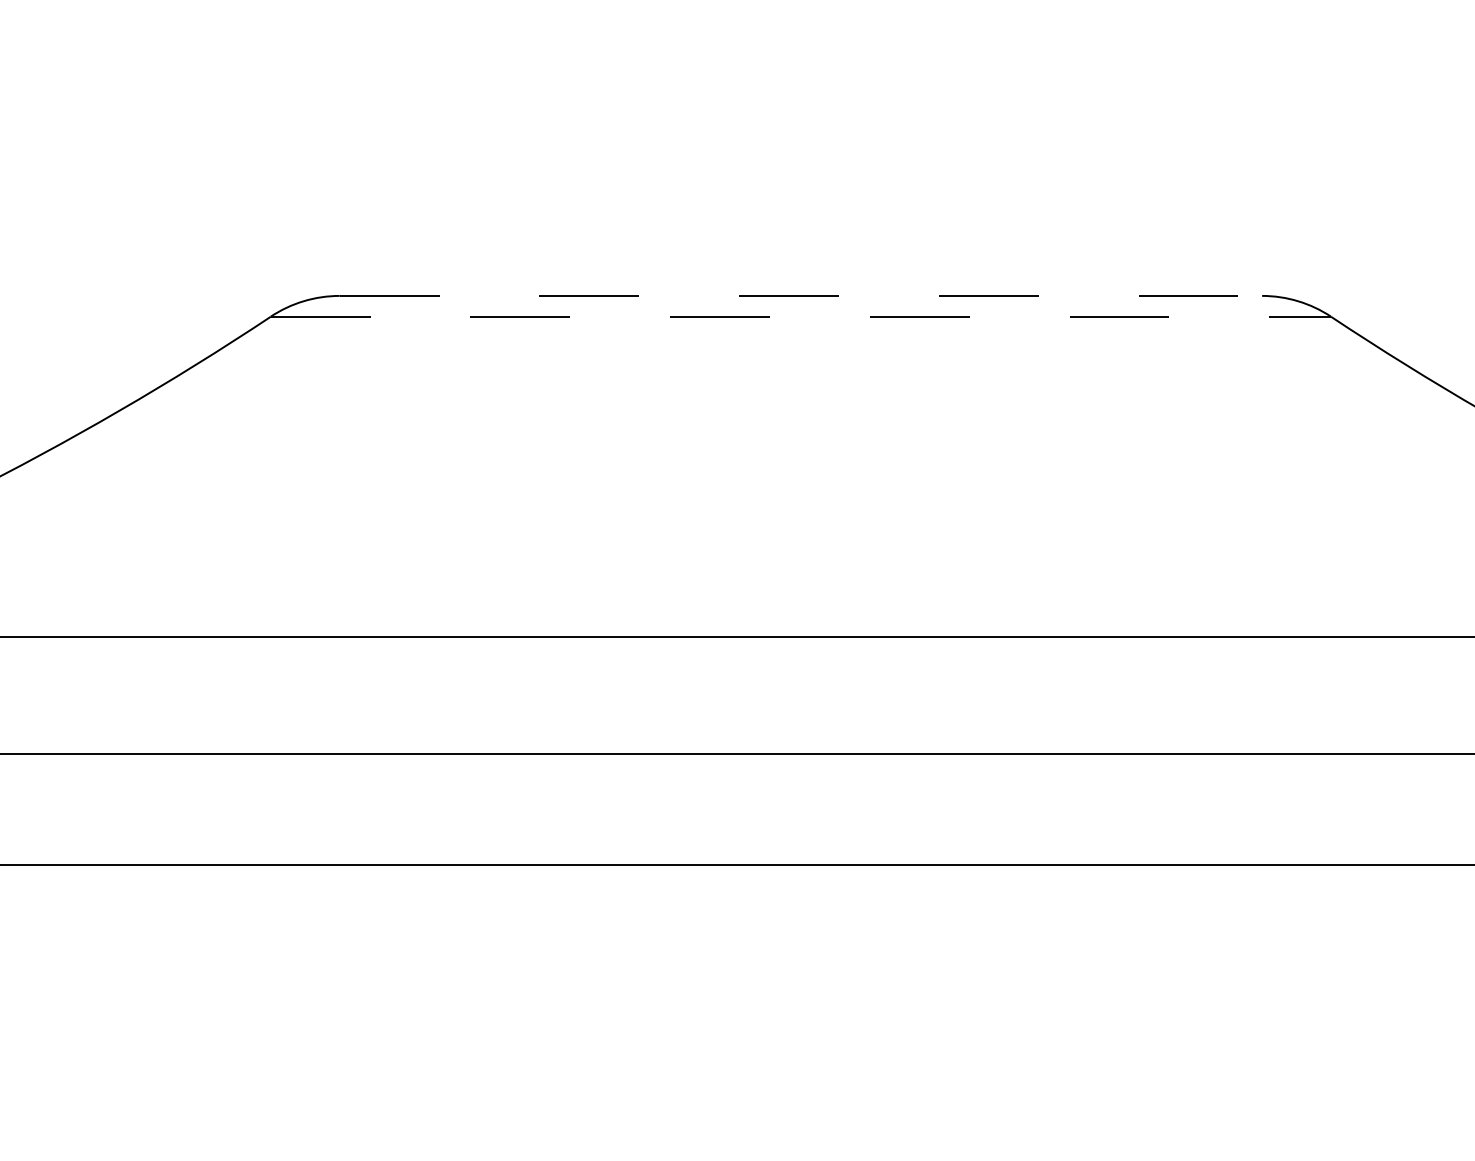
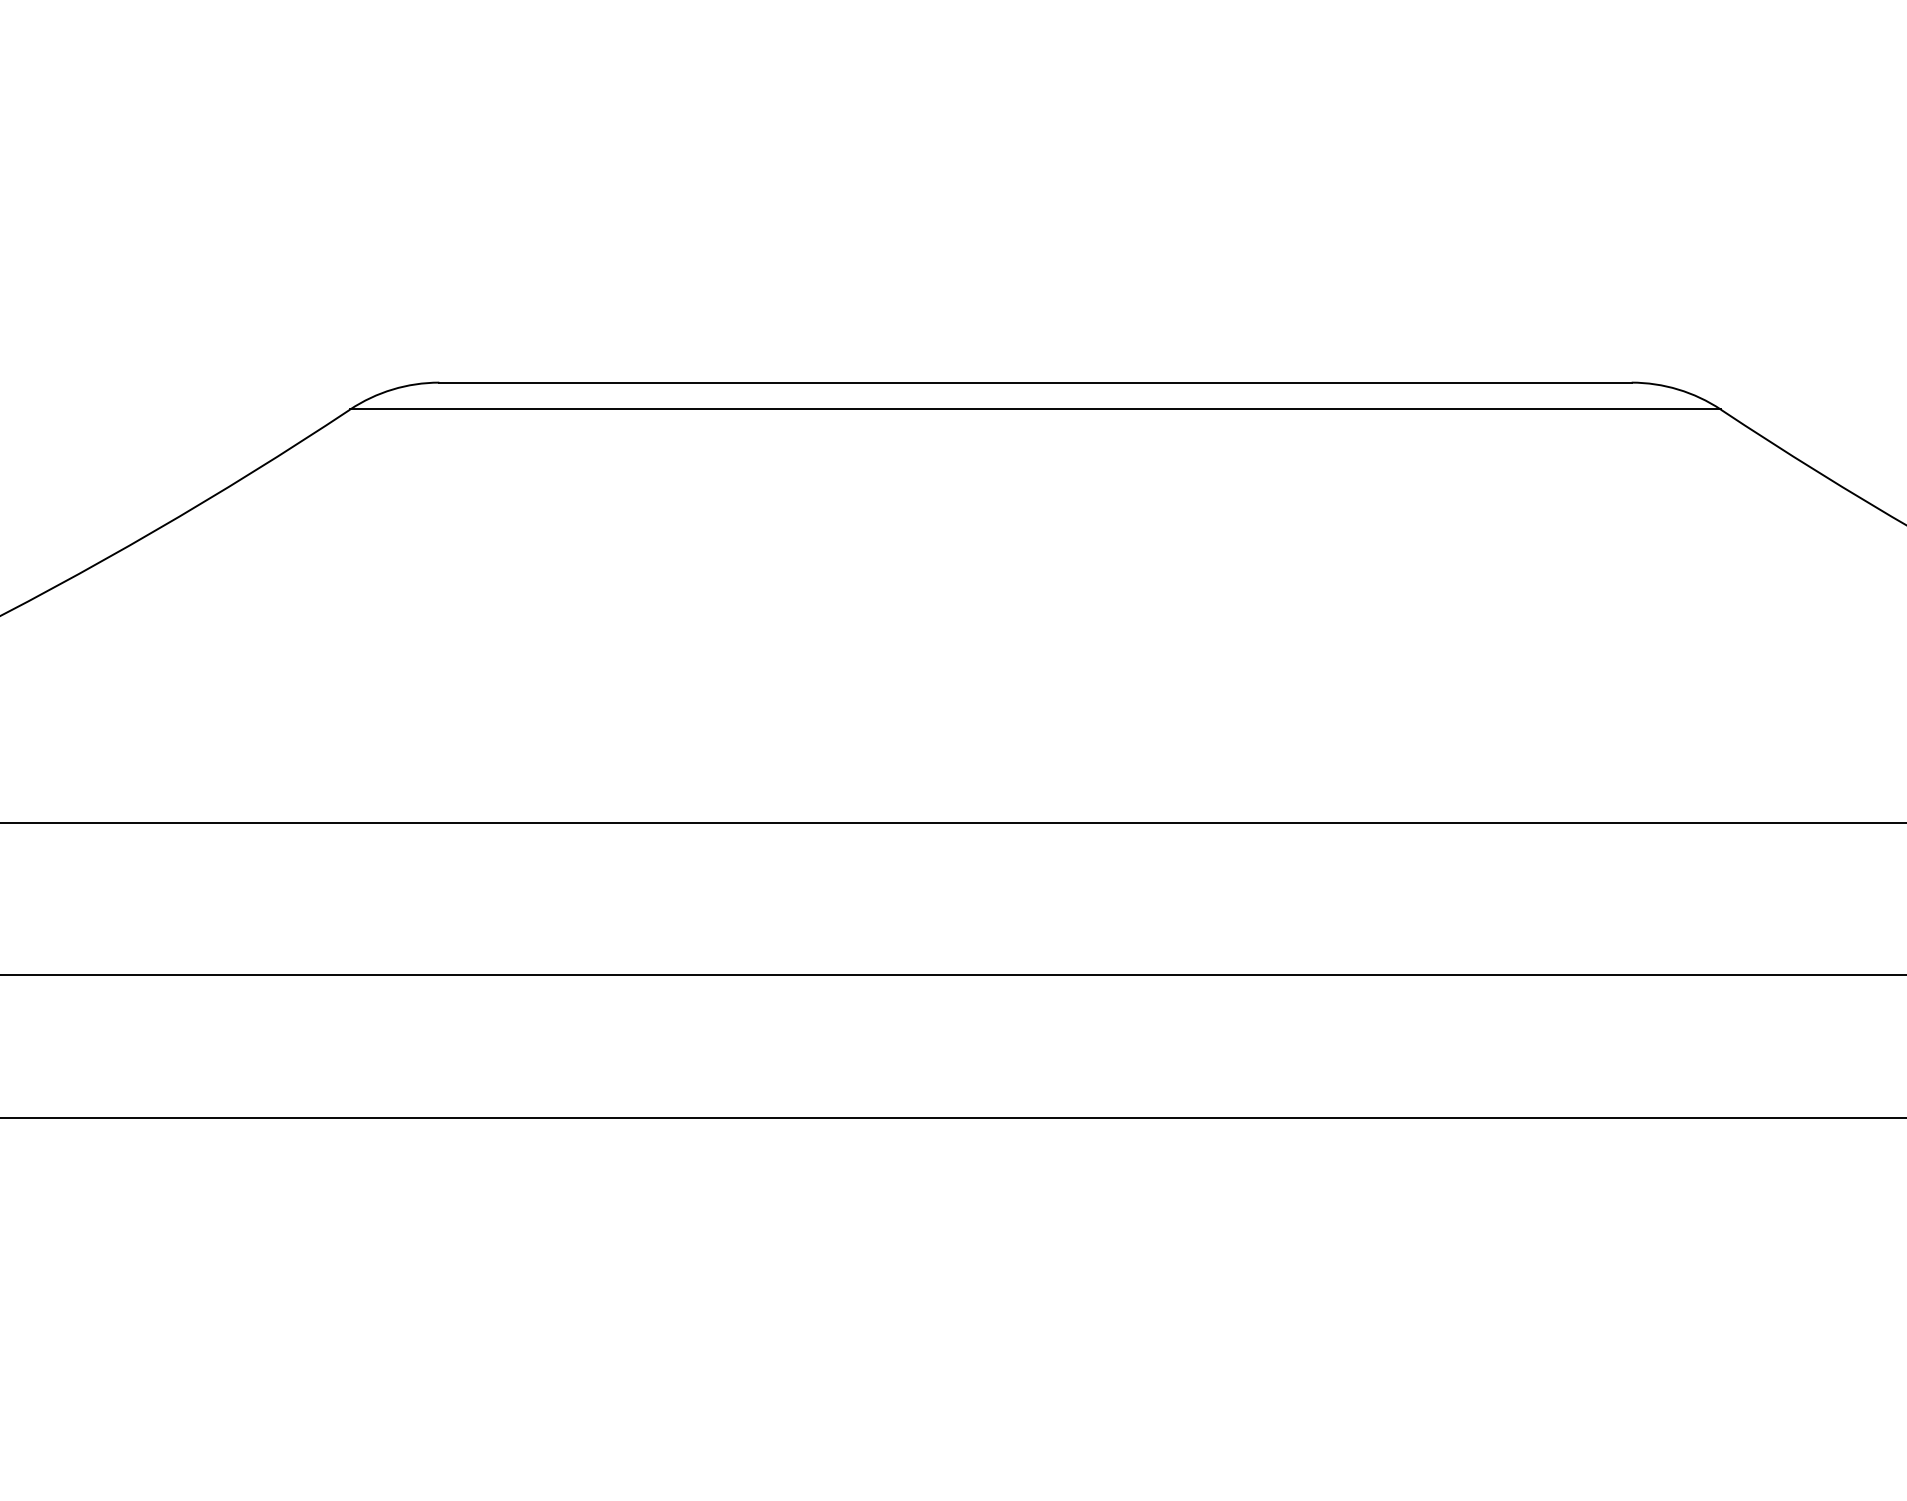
line: (800, 295) -> (1035, 382), dashed -> solid
line: (800, 316) -> (1035, 409), dashed -> solid

